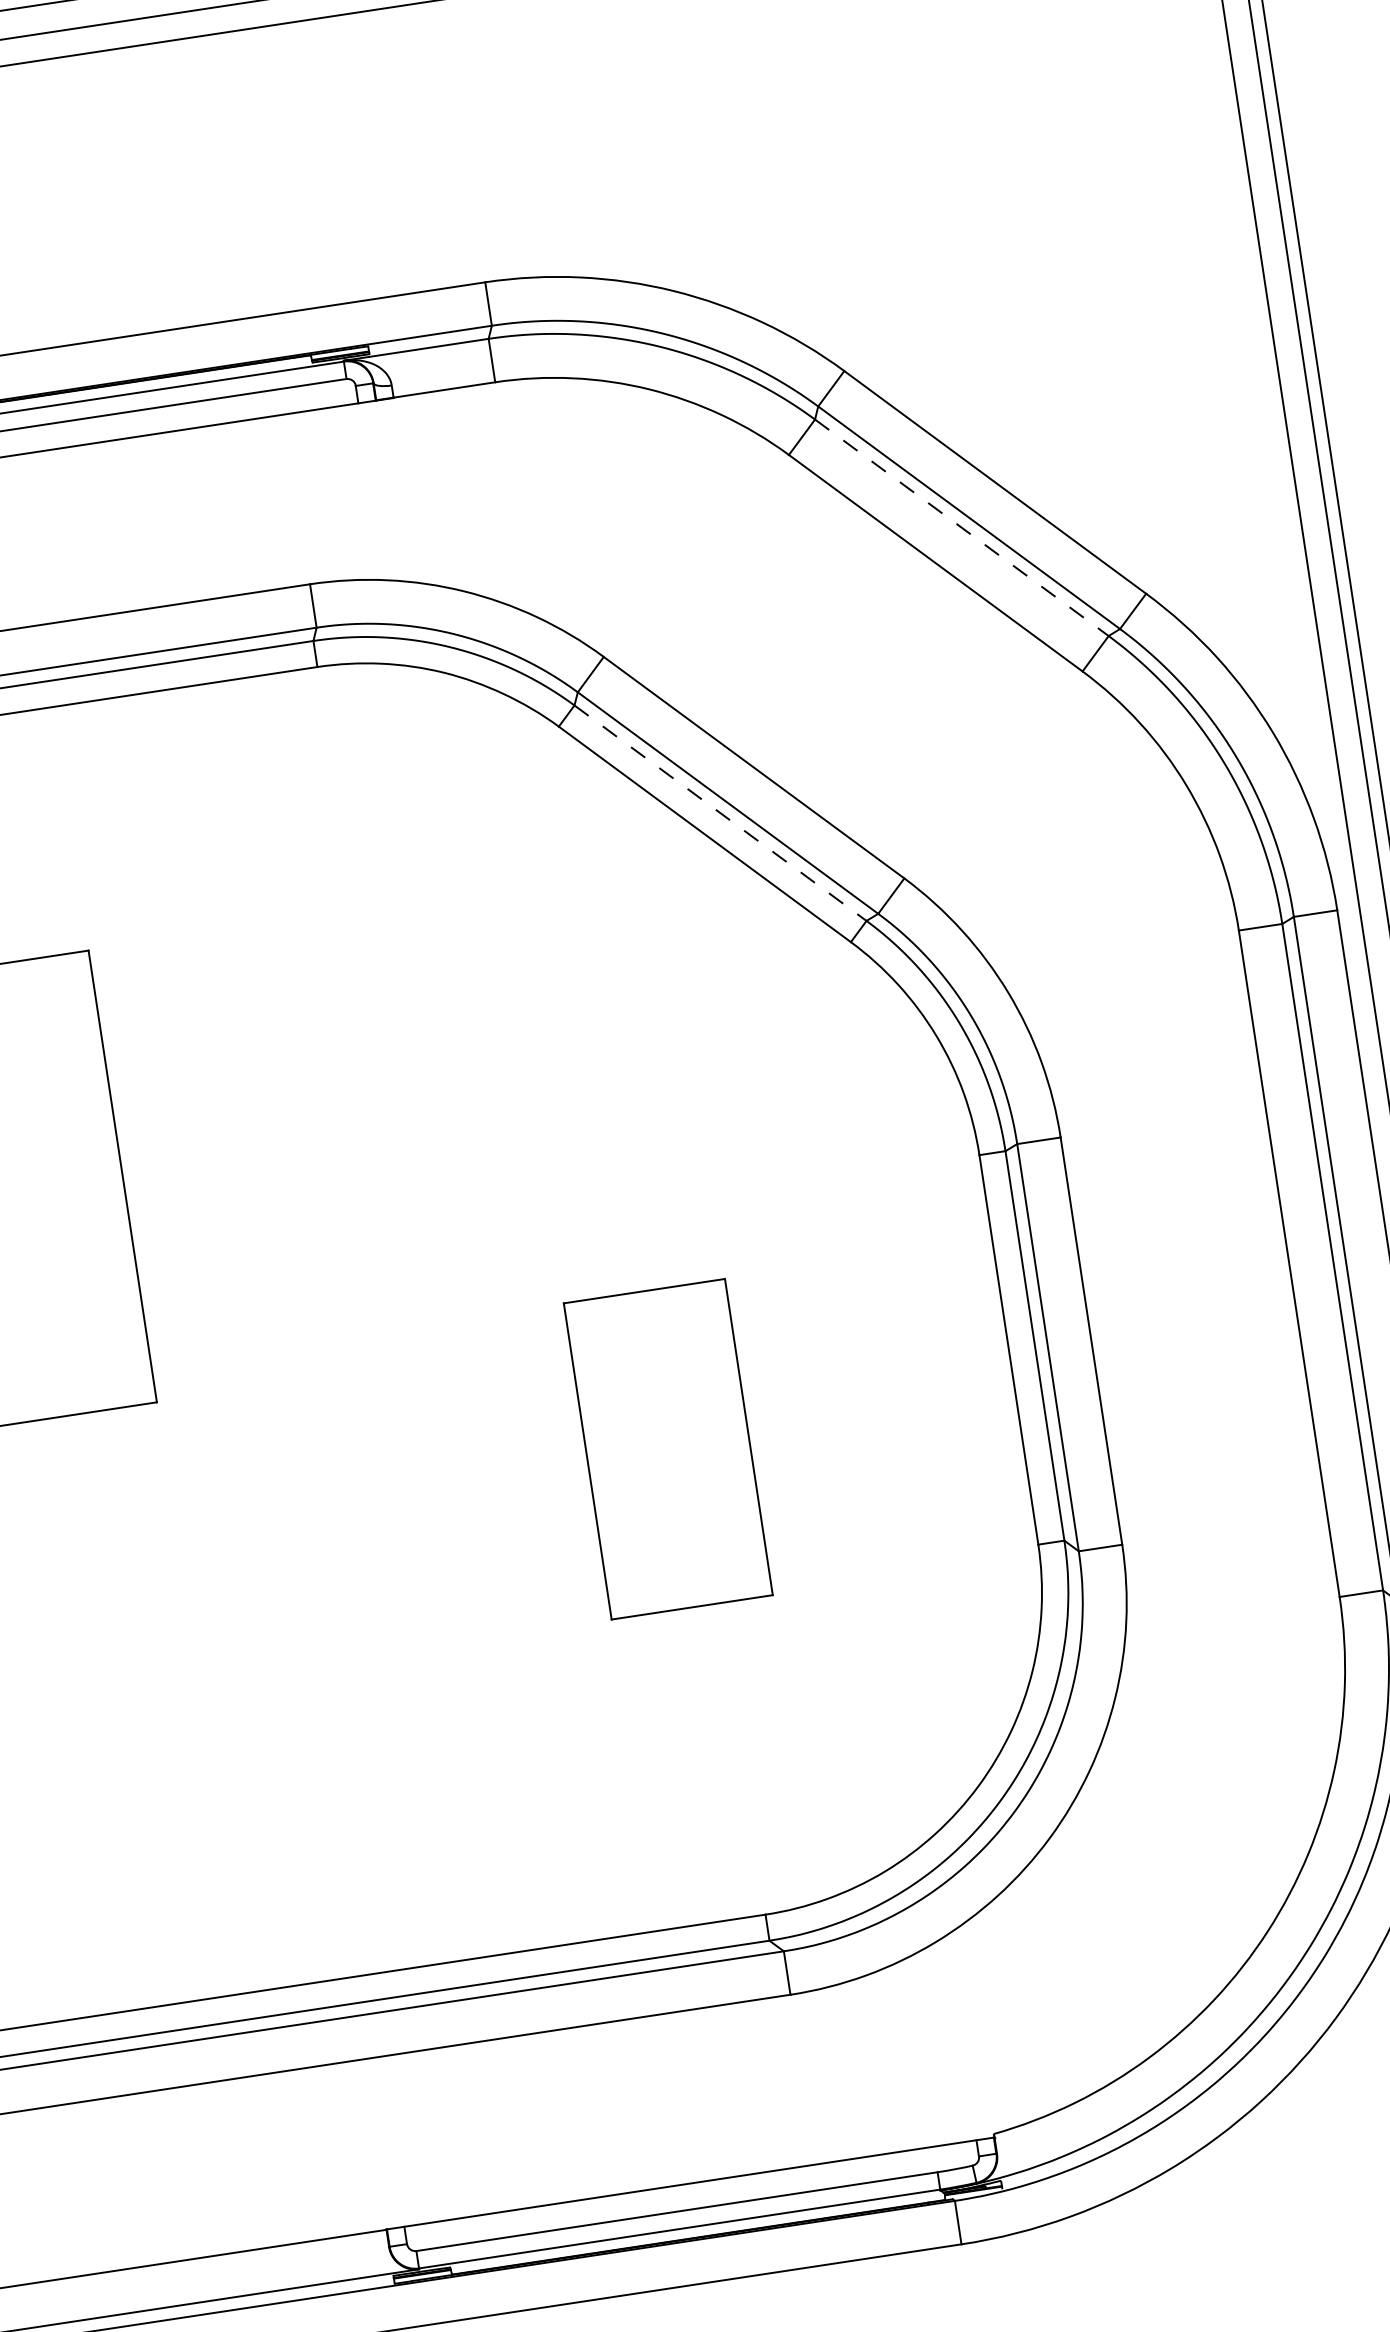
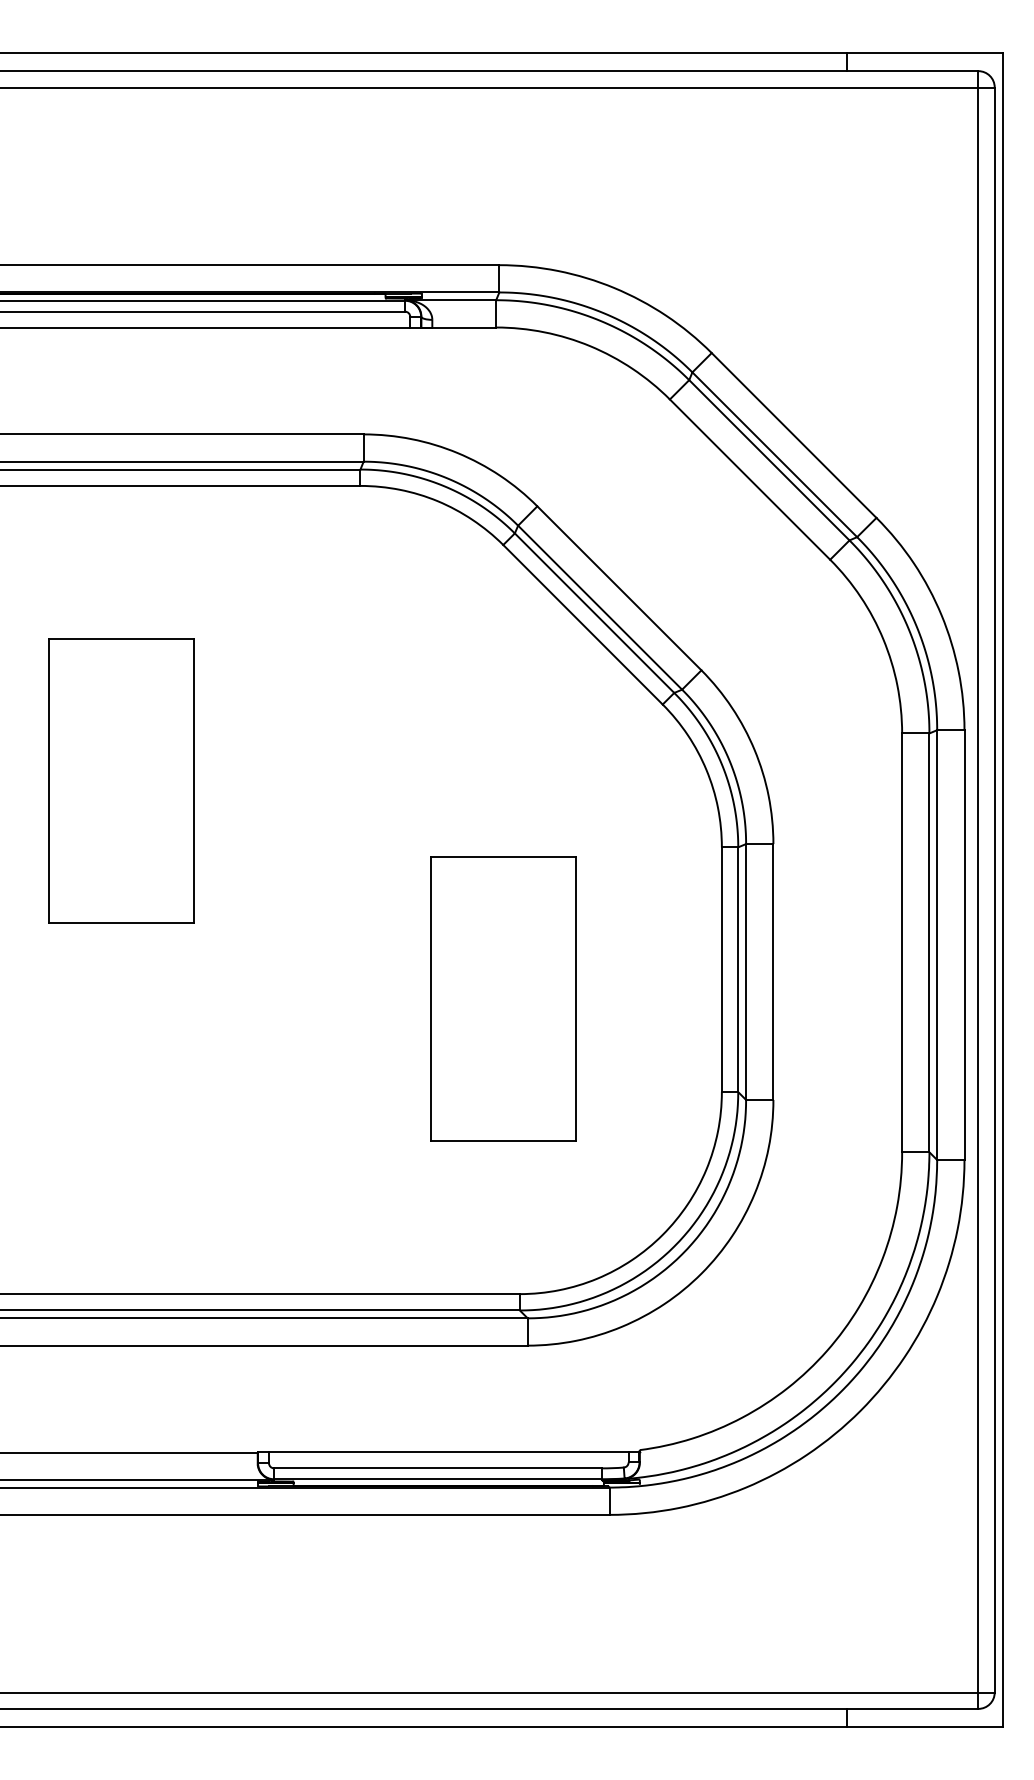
line: (962, 528) -> (769, 460), dashed -> solid
line: (720, 813) -> (594, 613), dashed -> solid
part: (668, 1448) -> (503, 998), size x1.43

